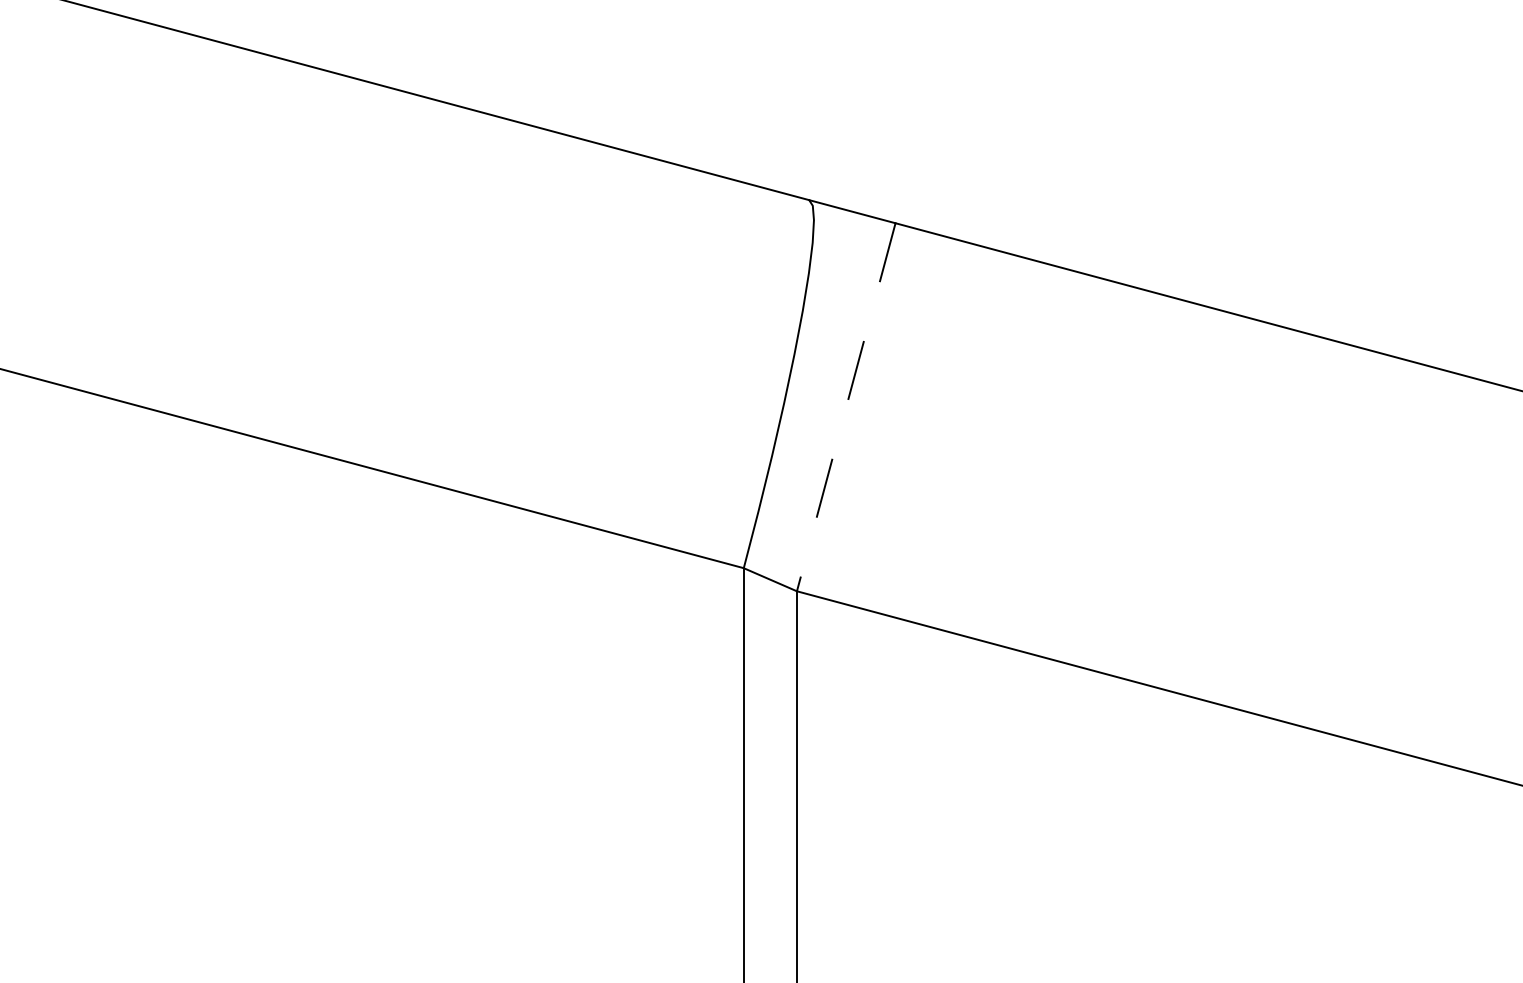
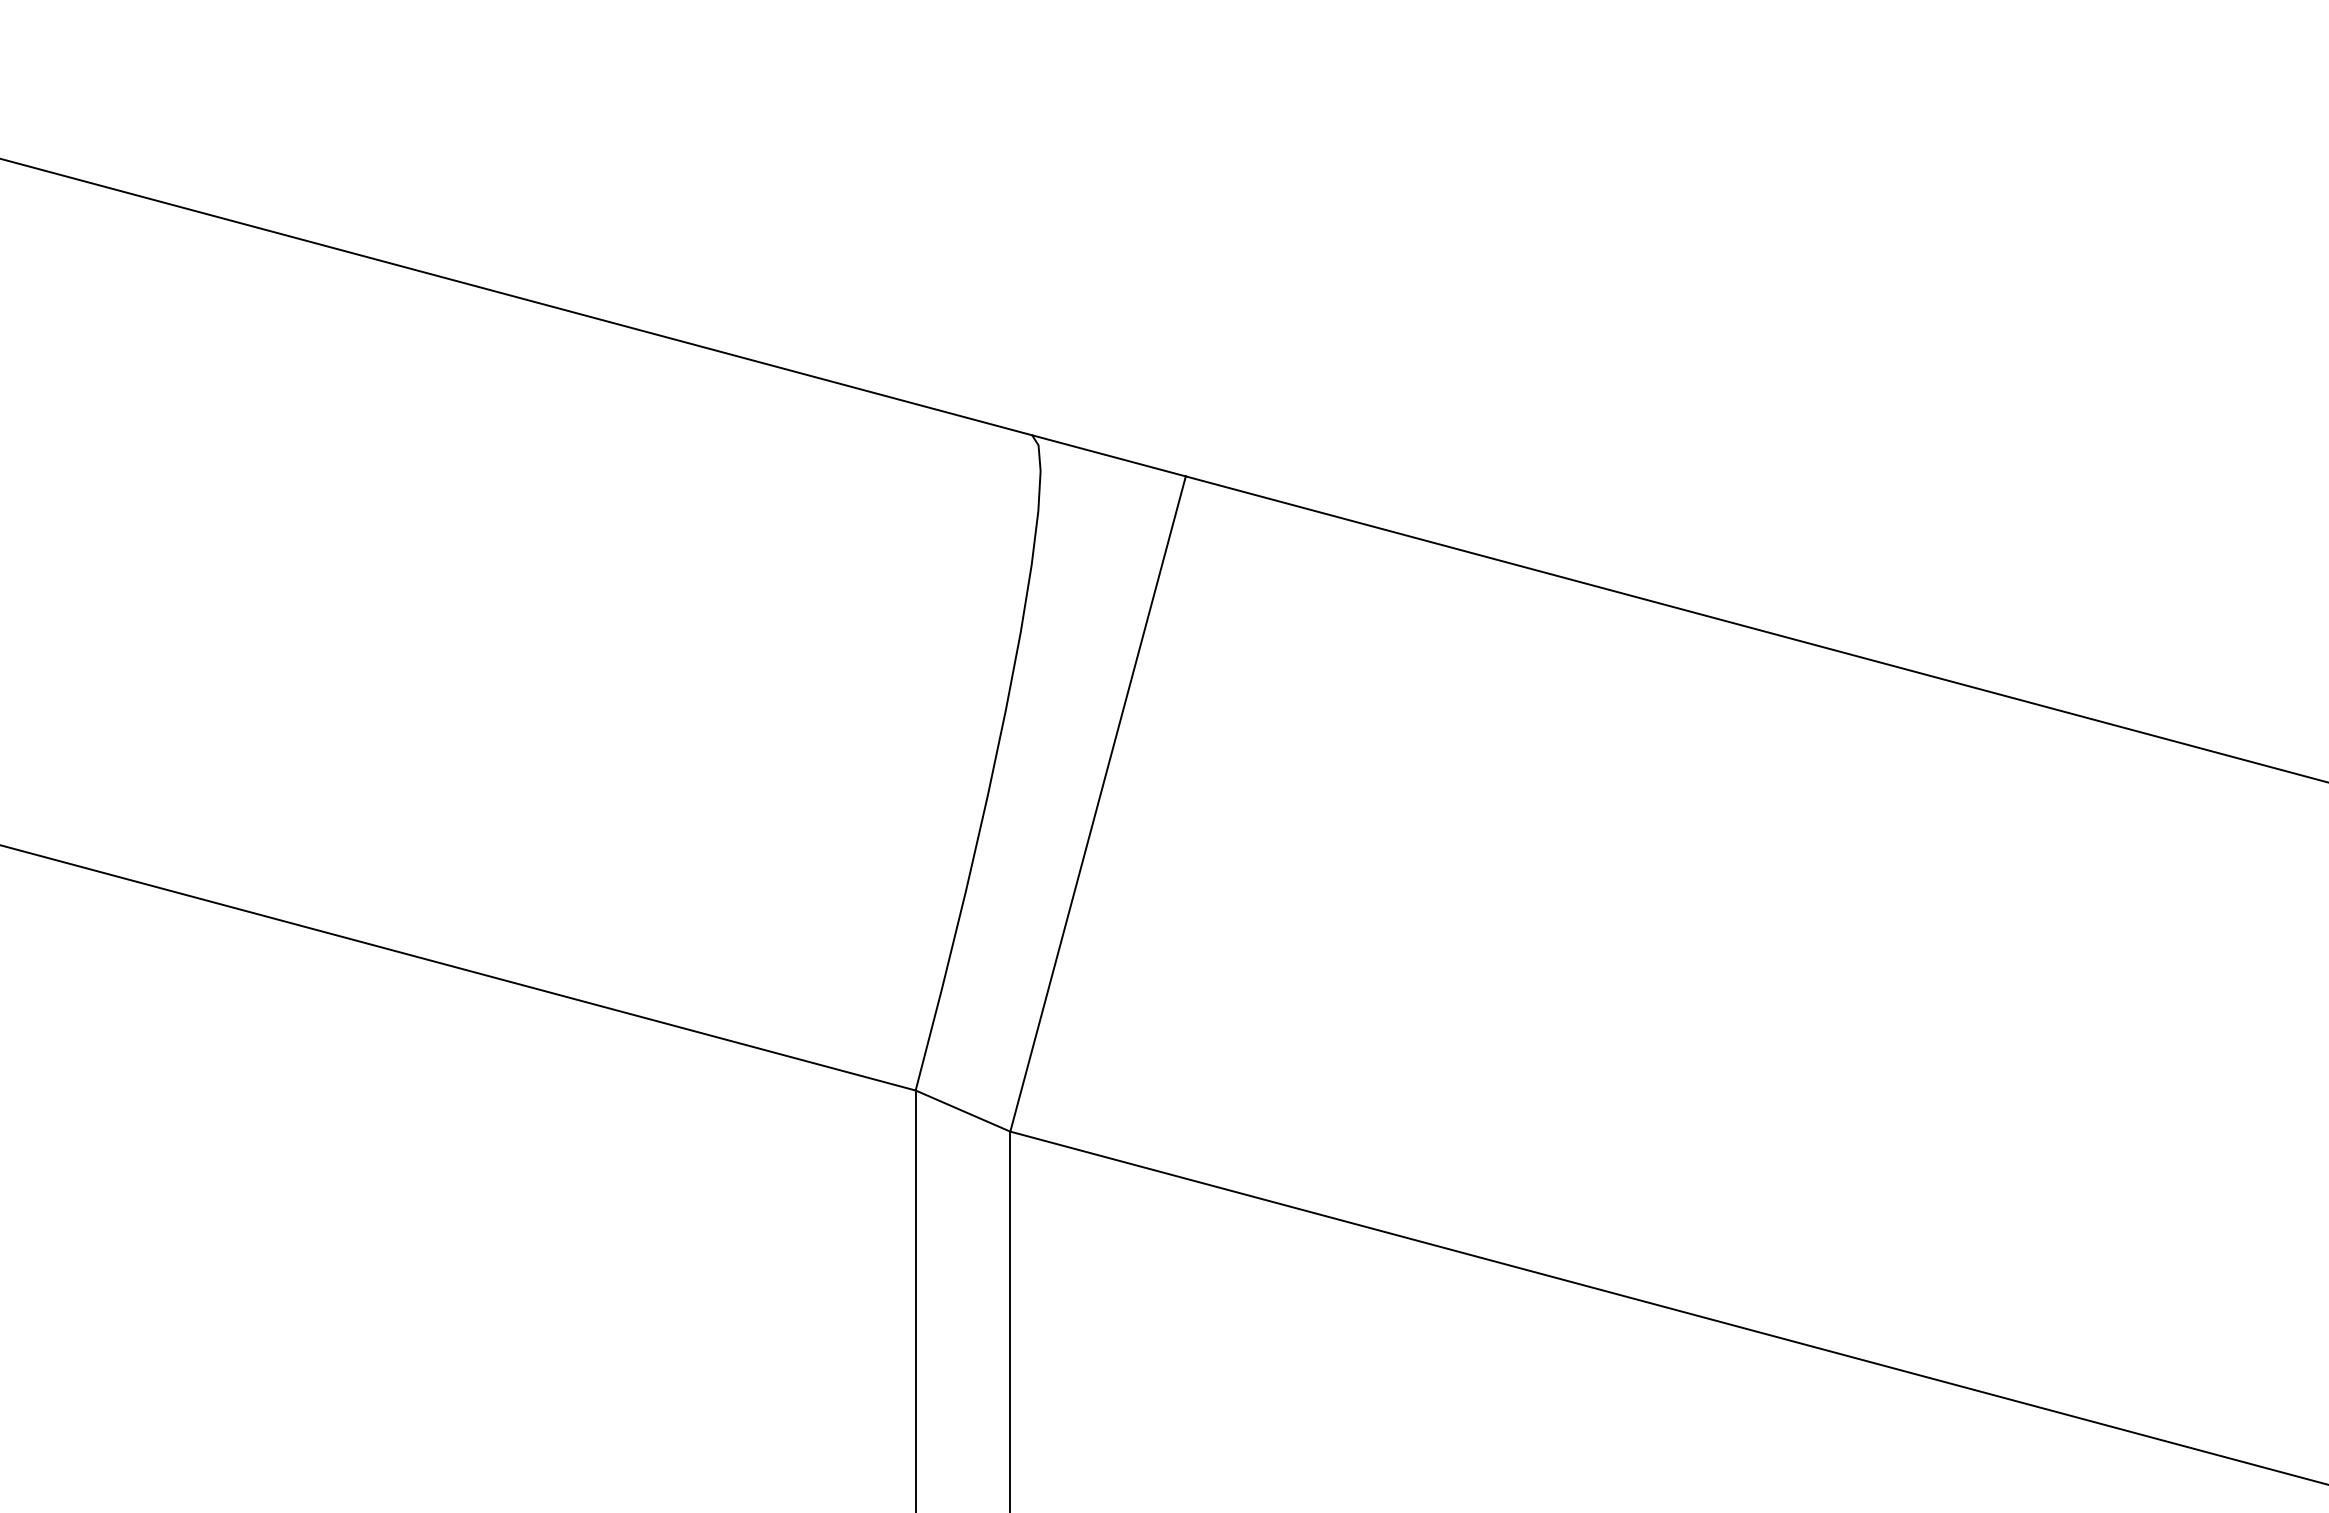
line: (846, 407) -> (1098, 804), dashed -> solid

